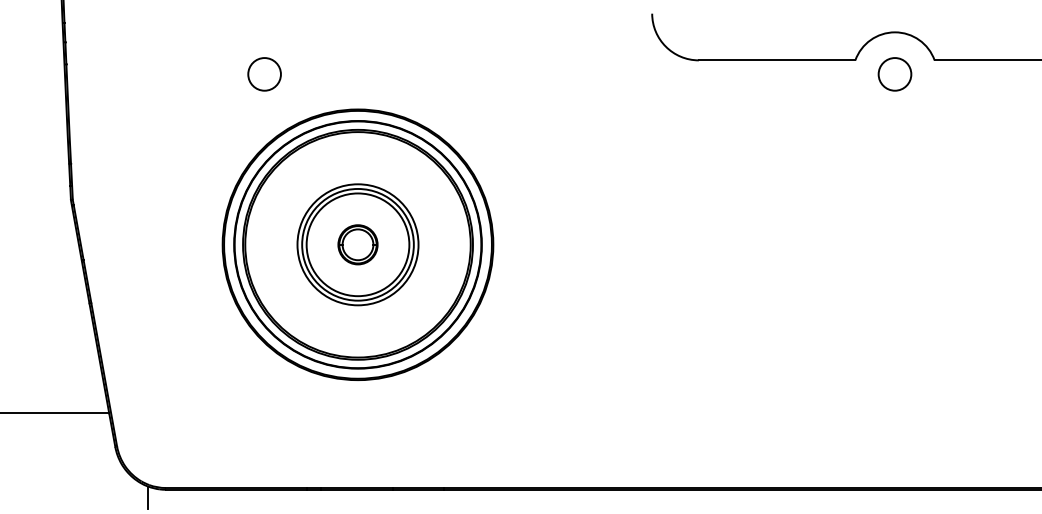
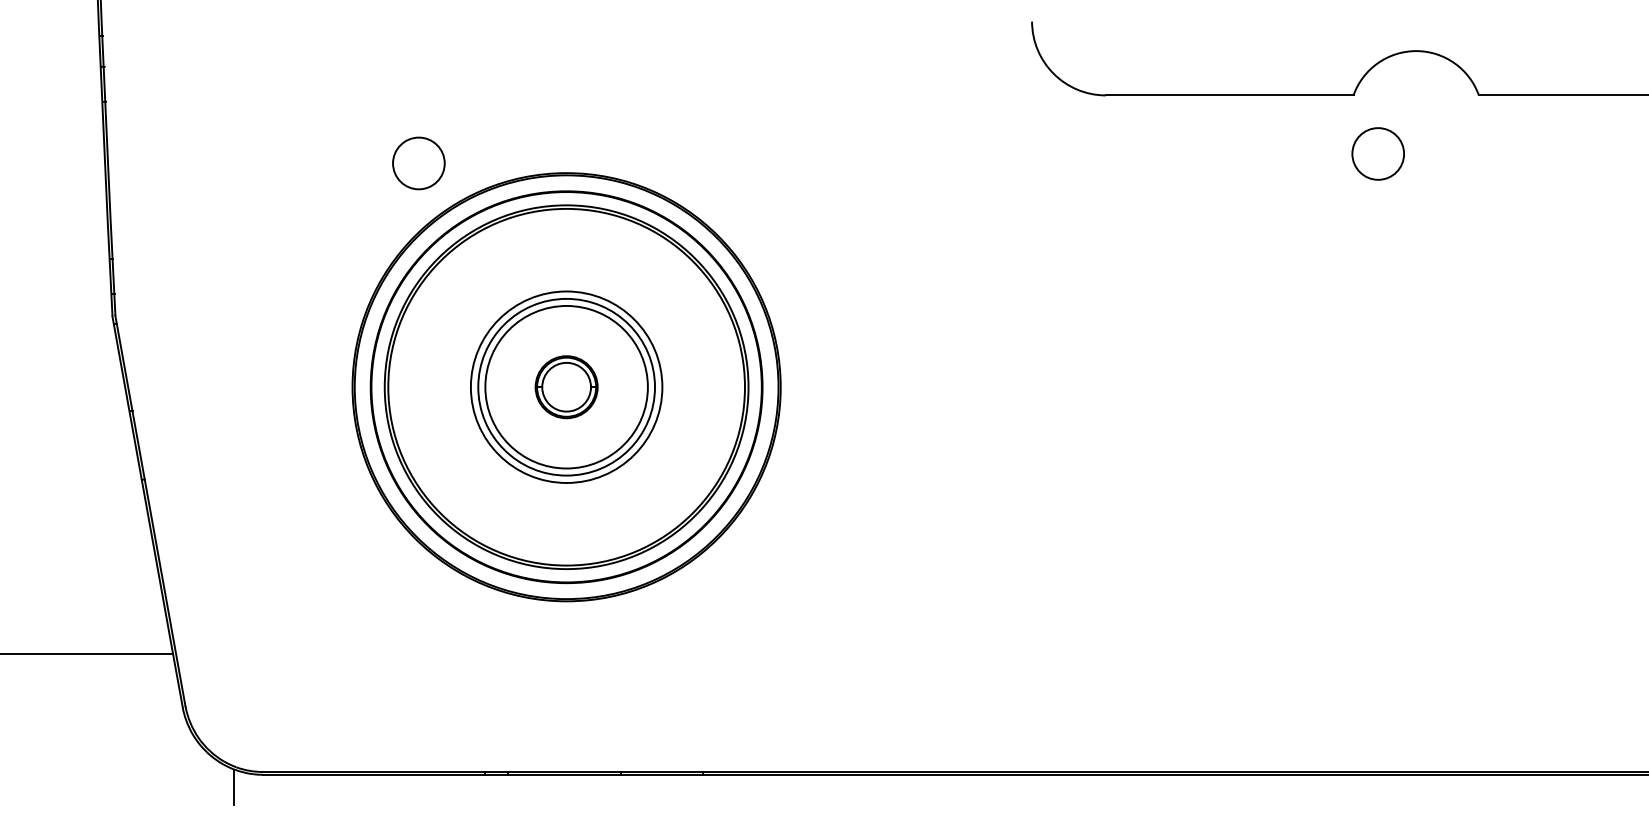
circle: (264, 74) -> (418, 163), moved
circle: (894, 74) -> (1377, 154), moved

